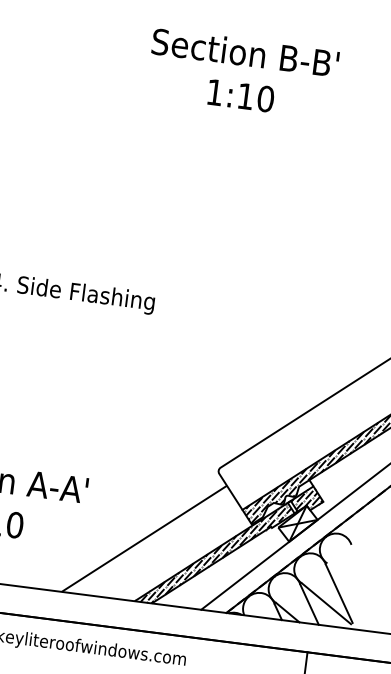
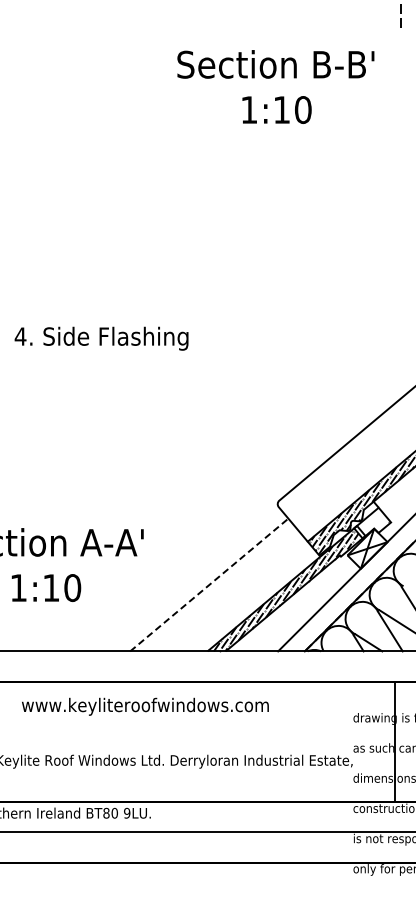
text: (242, 73) -> (275, 86), moved
hatch: (306, 499) -> (373, 522), removed
line: (144, 538) -> (209, 584), solid -> dashed

